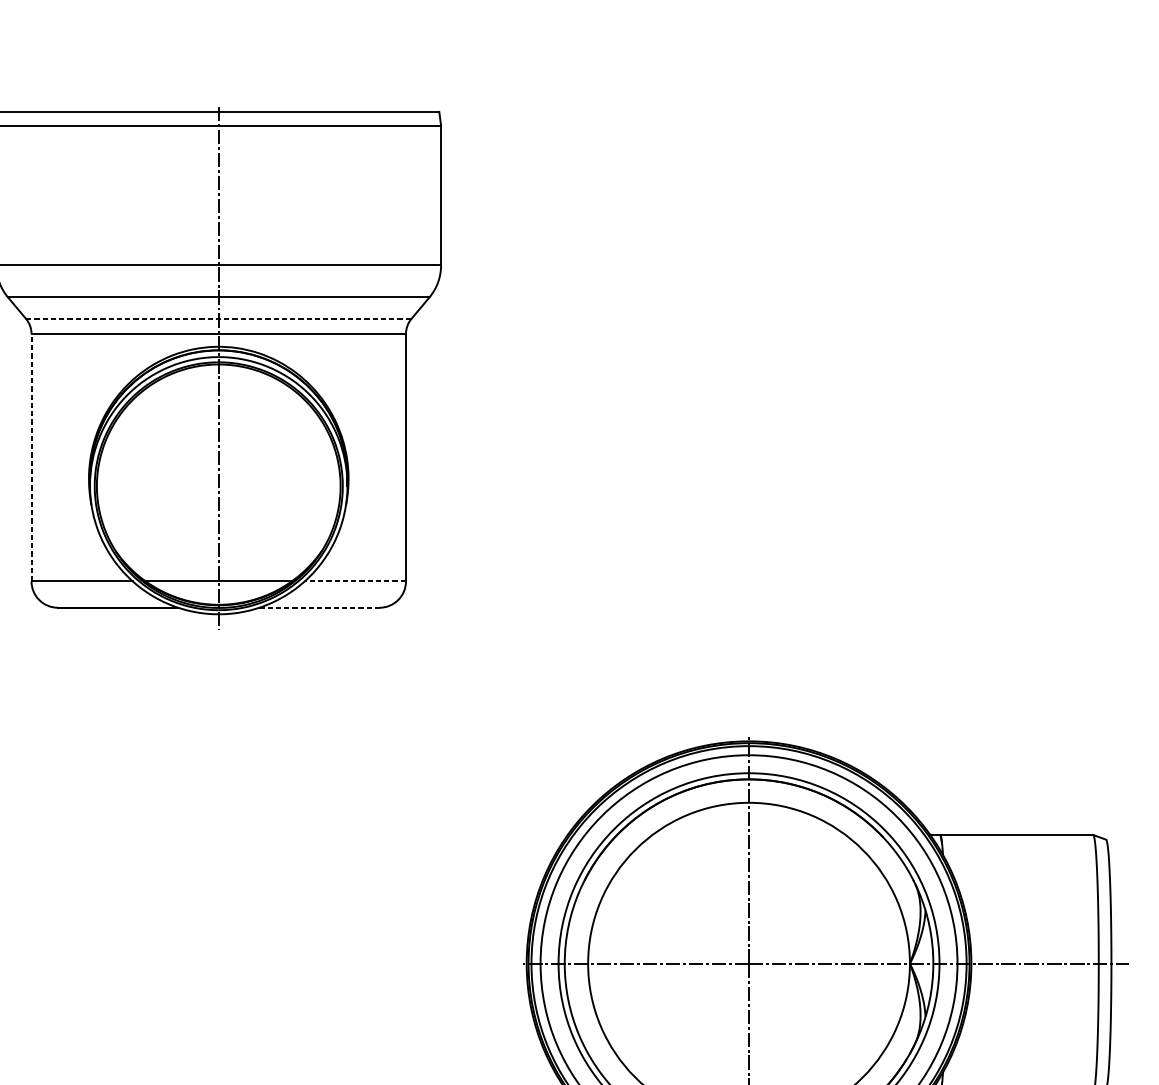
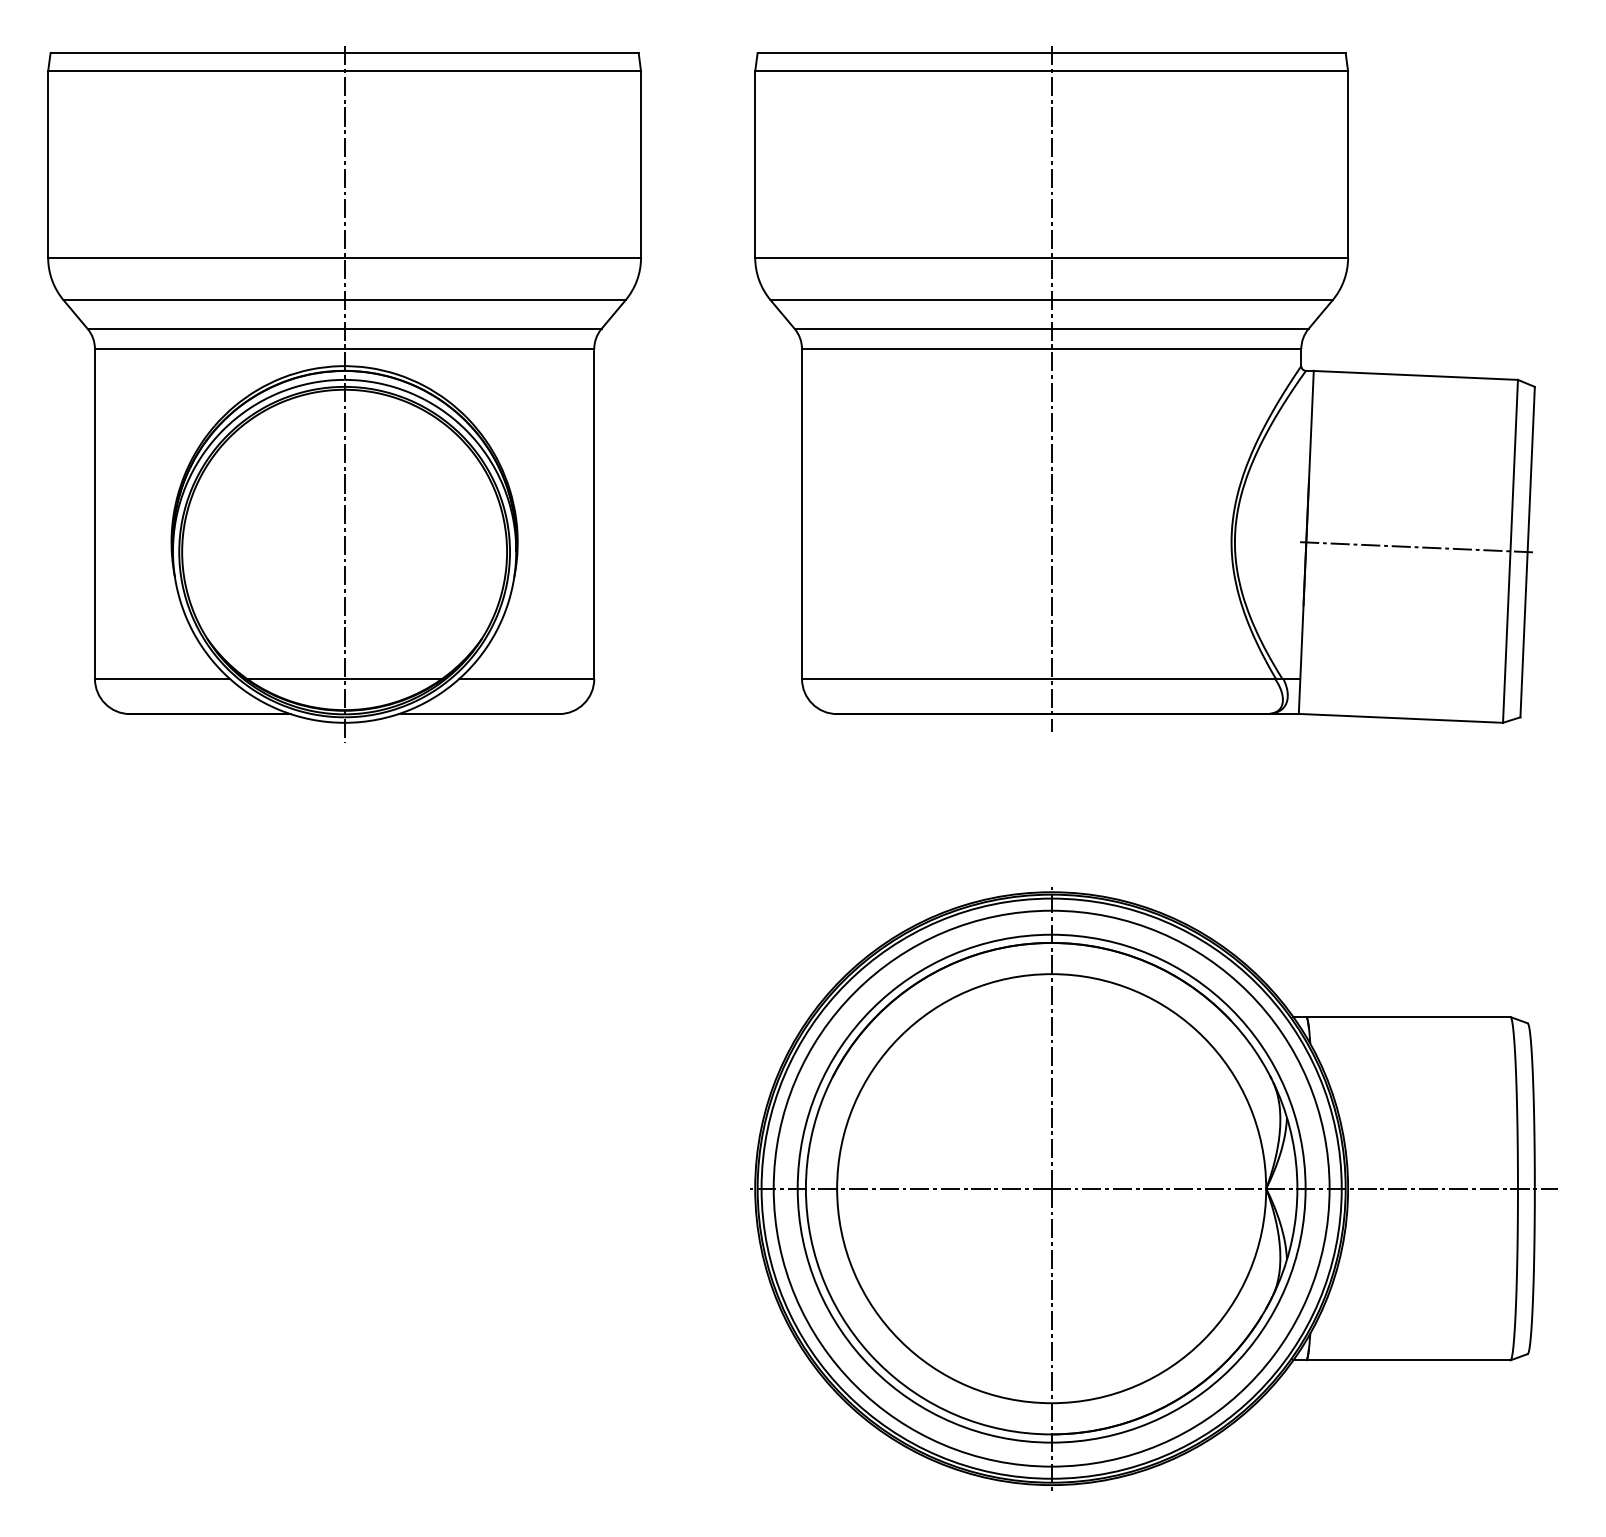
line: (218, 318) -> (344, 328), dashed -> solid
part: (818, 363) -> (1144, 388), added
line: (31, 457) -> (94, 513), dashed -> solid
line: (355, 581) -> (526, 678), dashed -> solid
line: (319, 608) -> (479, 714), dashed -> solid

